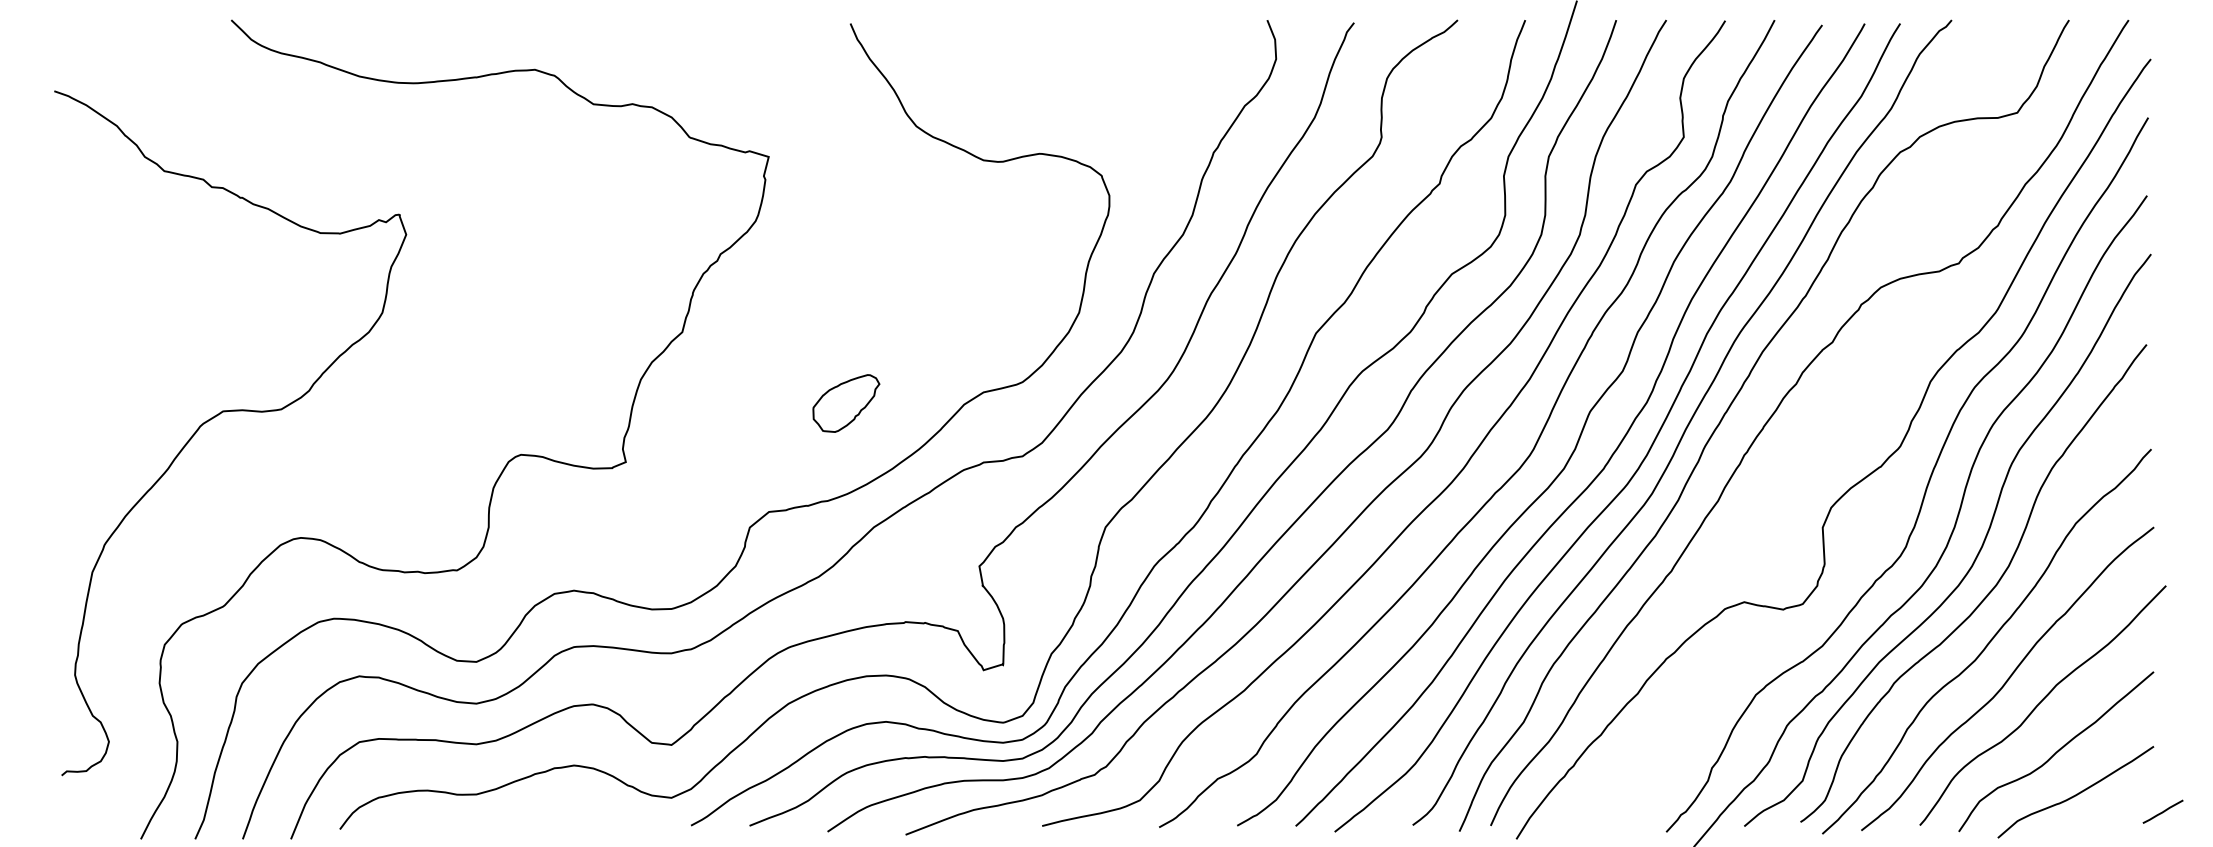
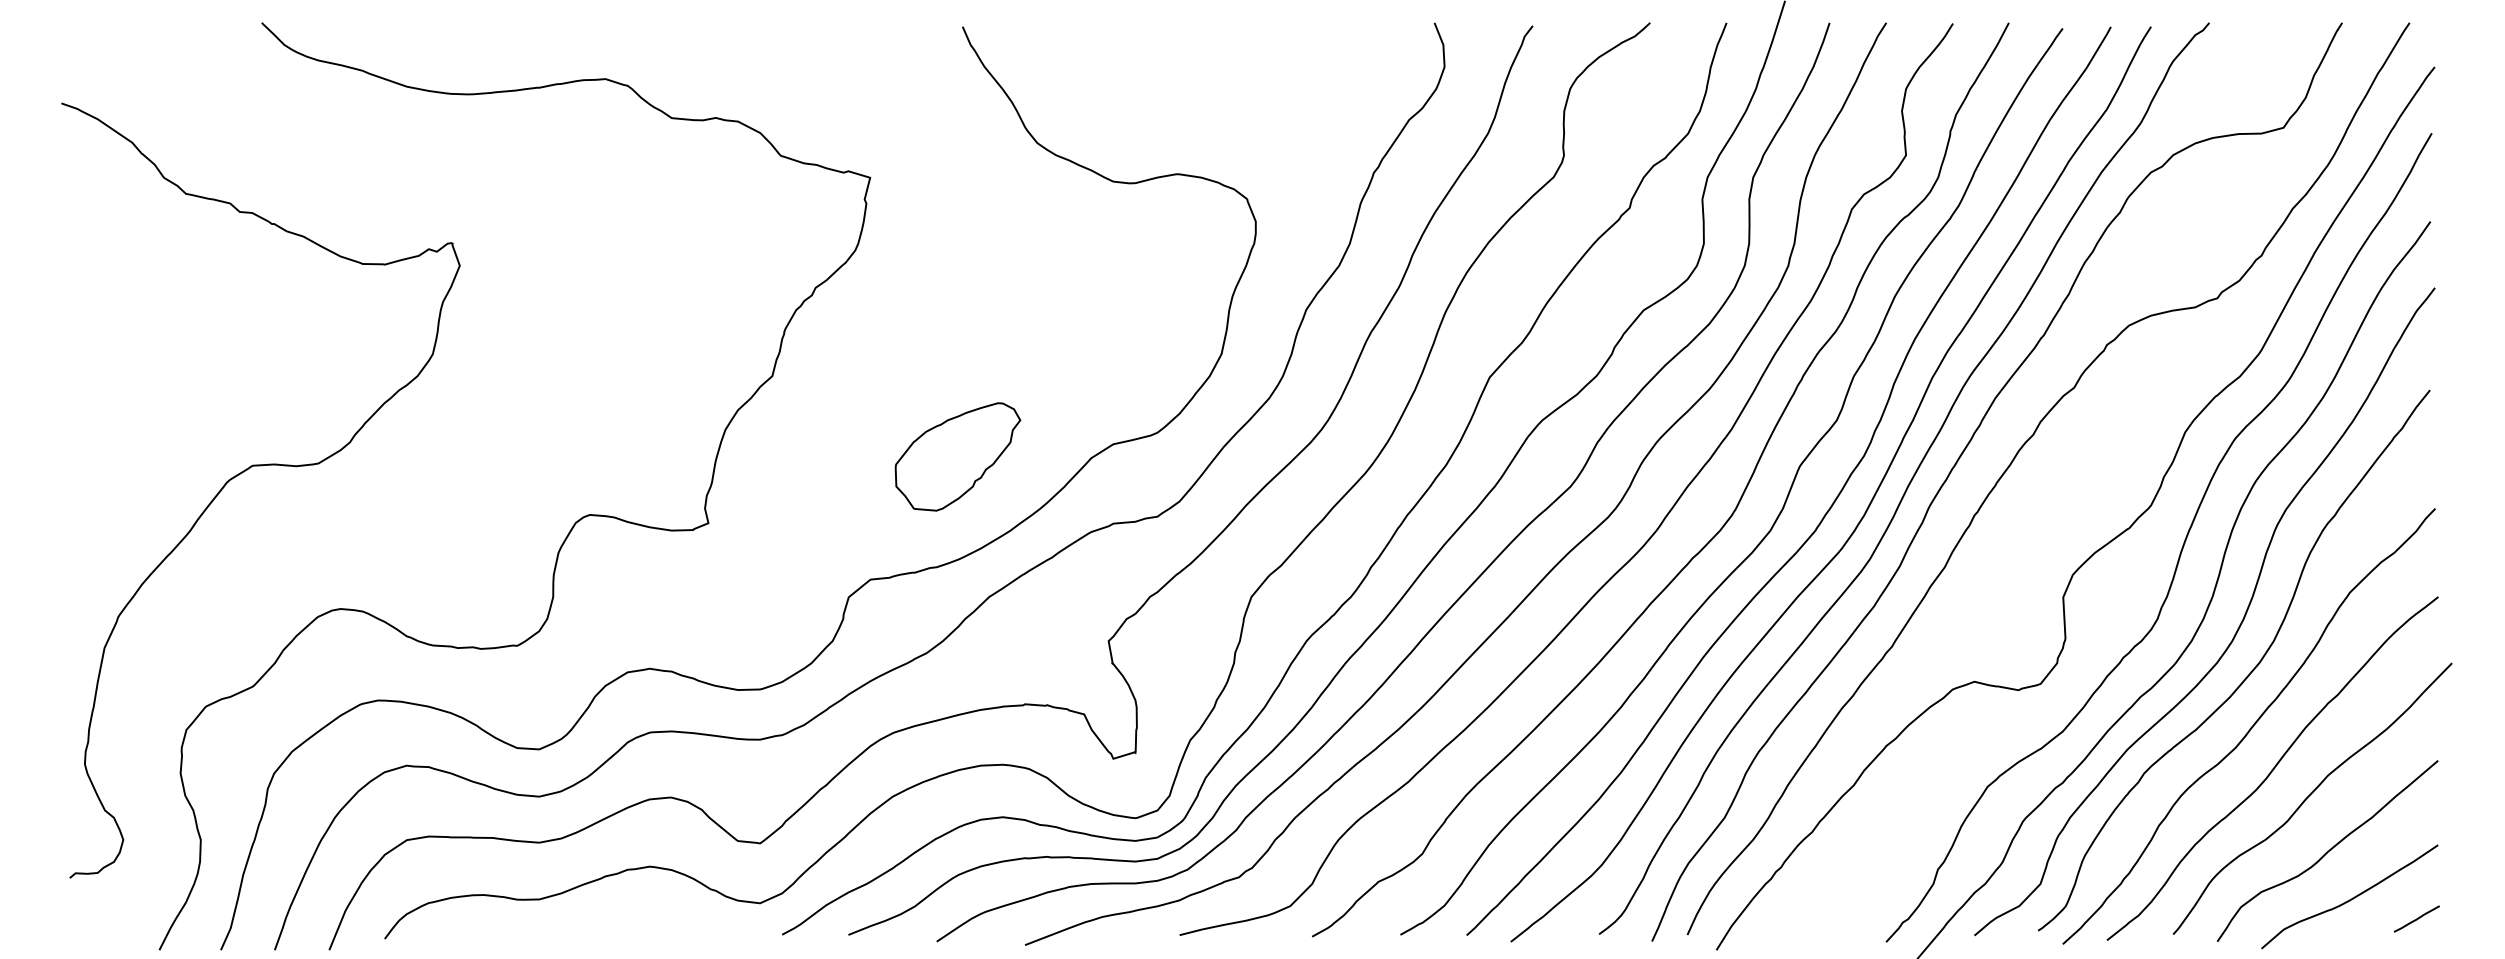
part: (846, 403) -> (958, 456), size x1.67
line: (2162, 811) -> (2416, 918), moved

